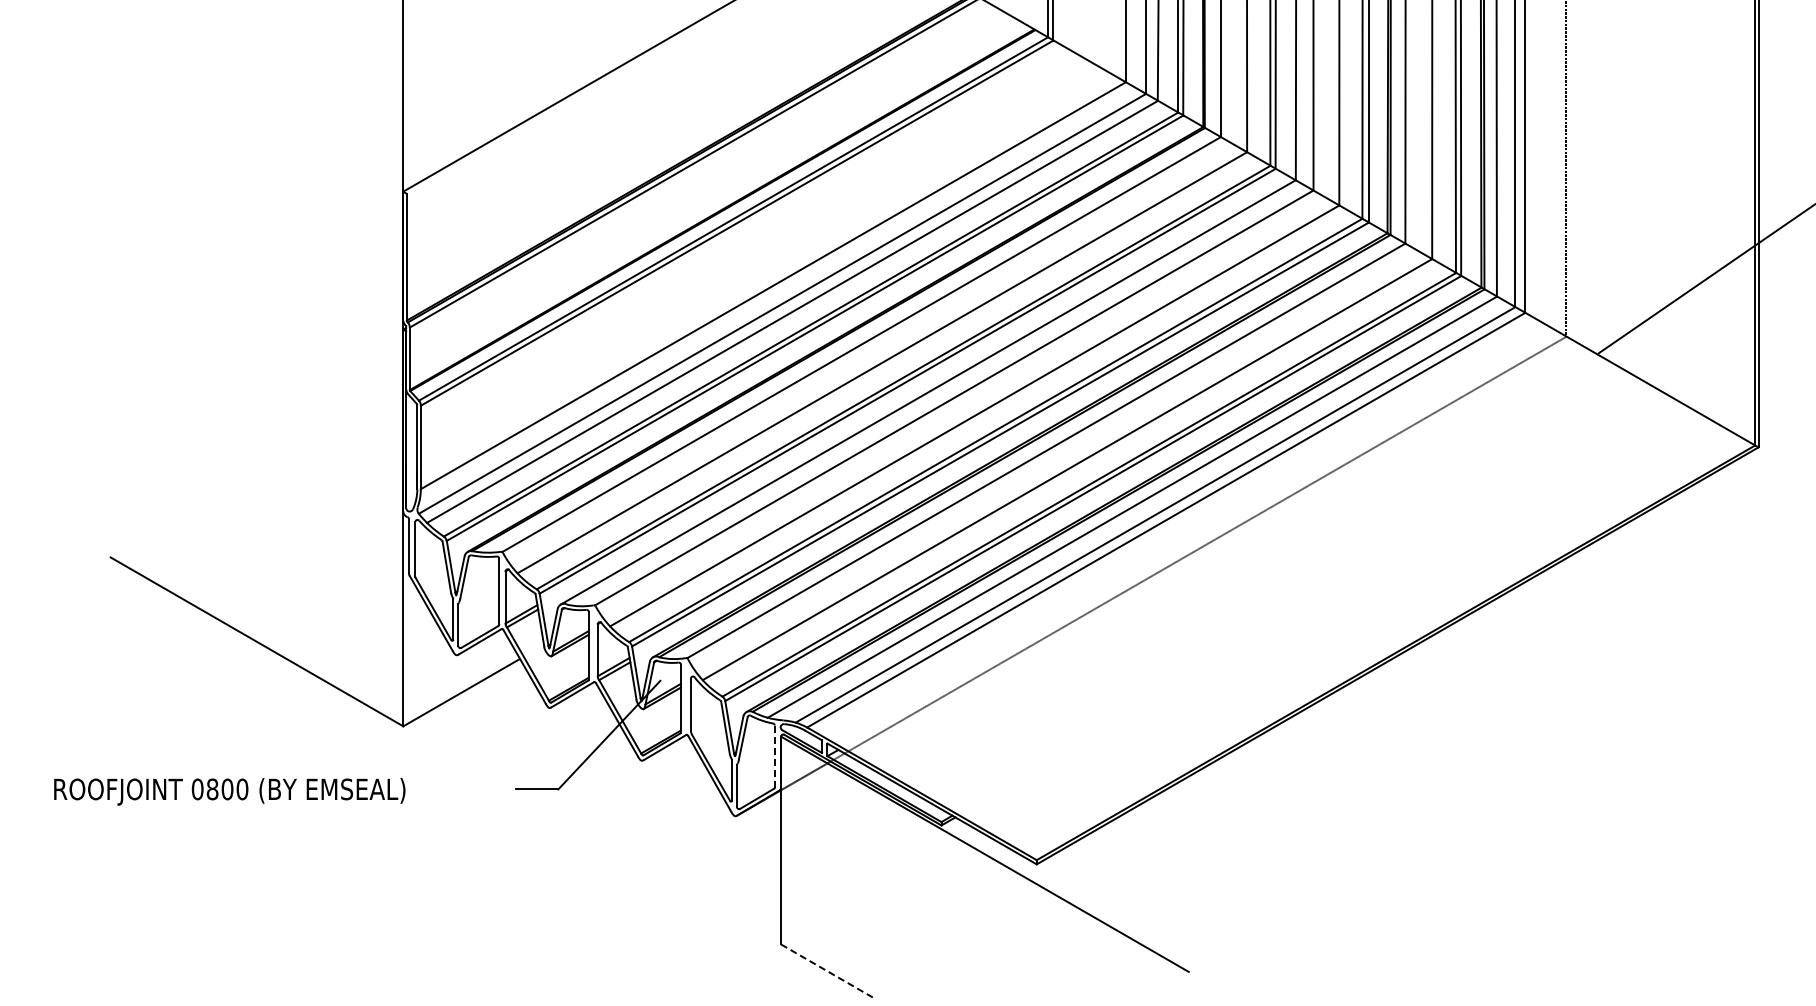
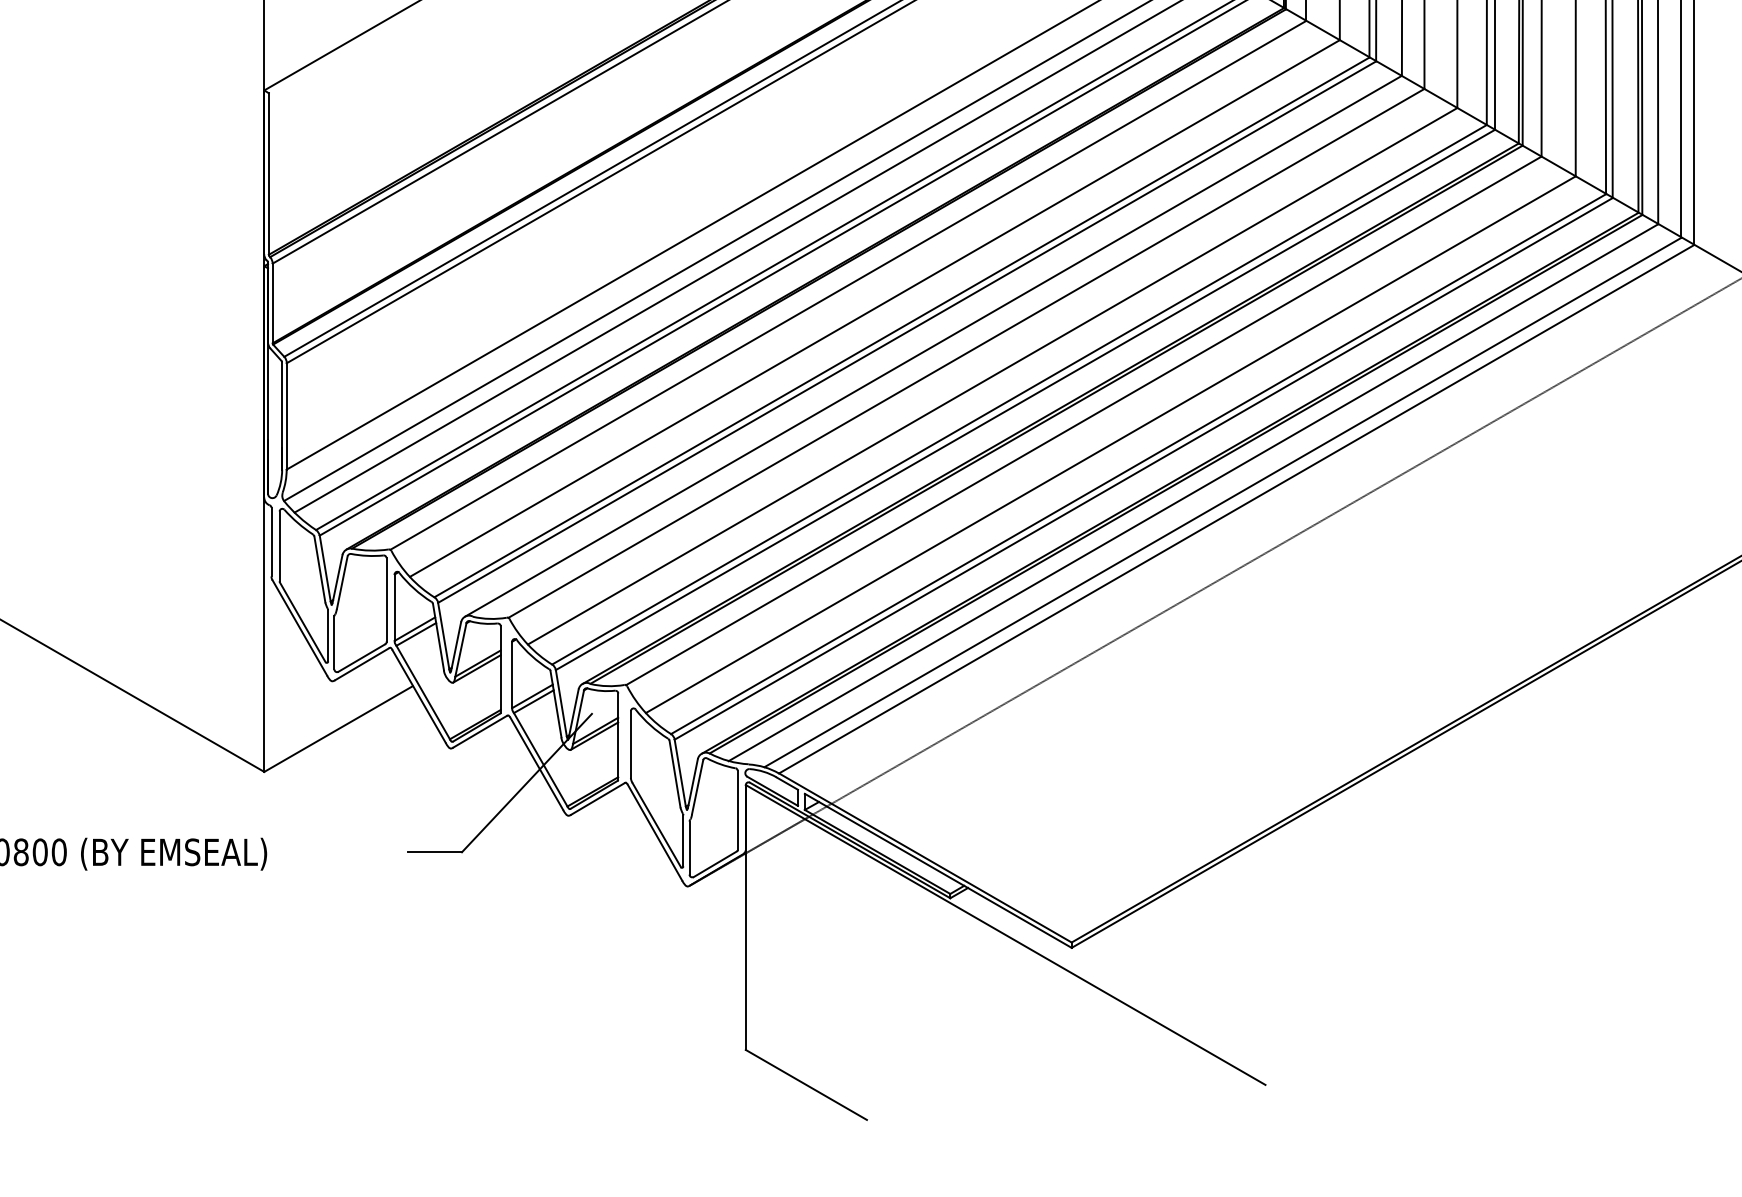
line: (774, 756) -> (737, 810), dashed -> solid
line: (828, 971) -> (806, 1084), dashed -> solid

